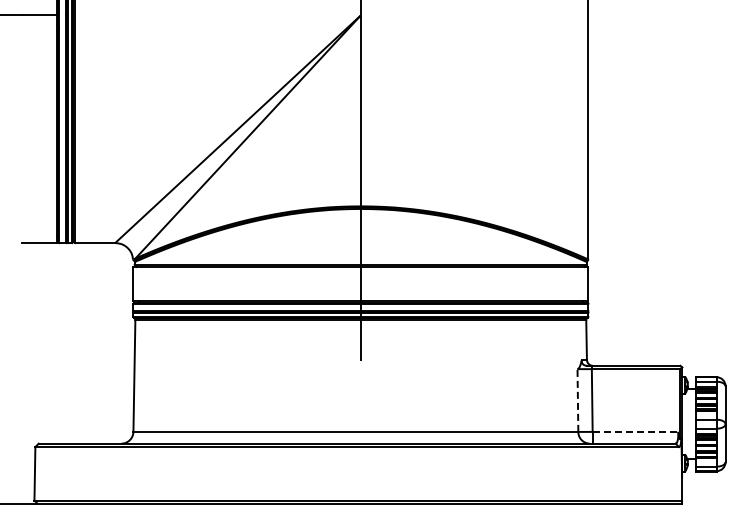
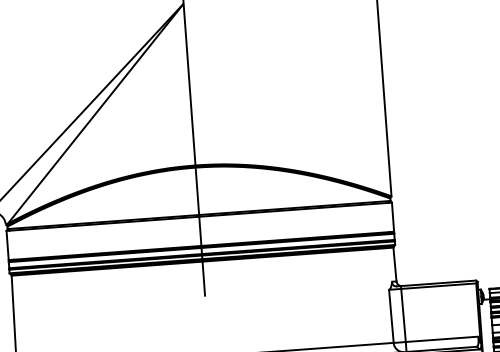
line: (577, 400) -> (391, 316), dashed -> solid
line: (635, 431) -> (442, 339), dashed -> solid

